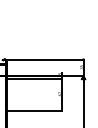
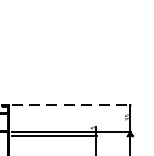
line: (46, 59) -> (71, 105), solid -> dashed

